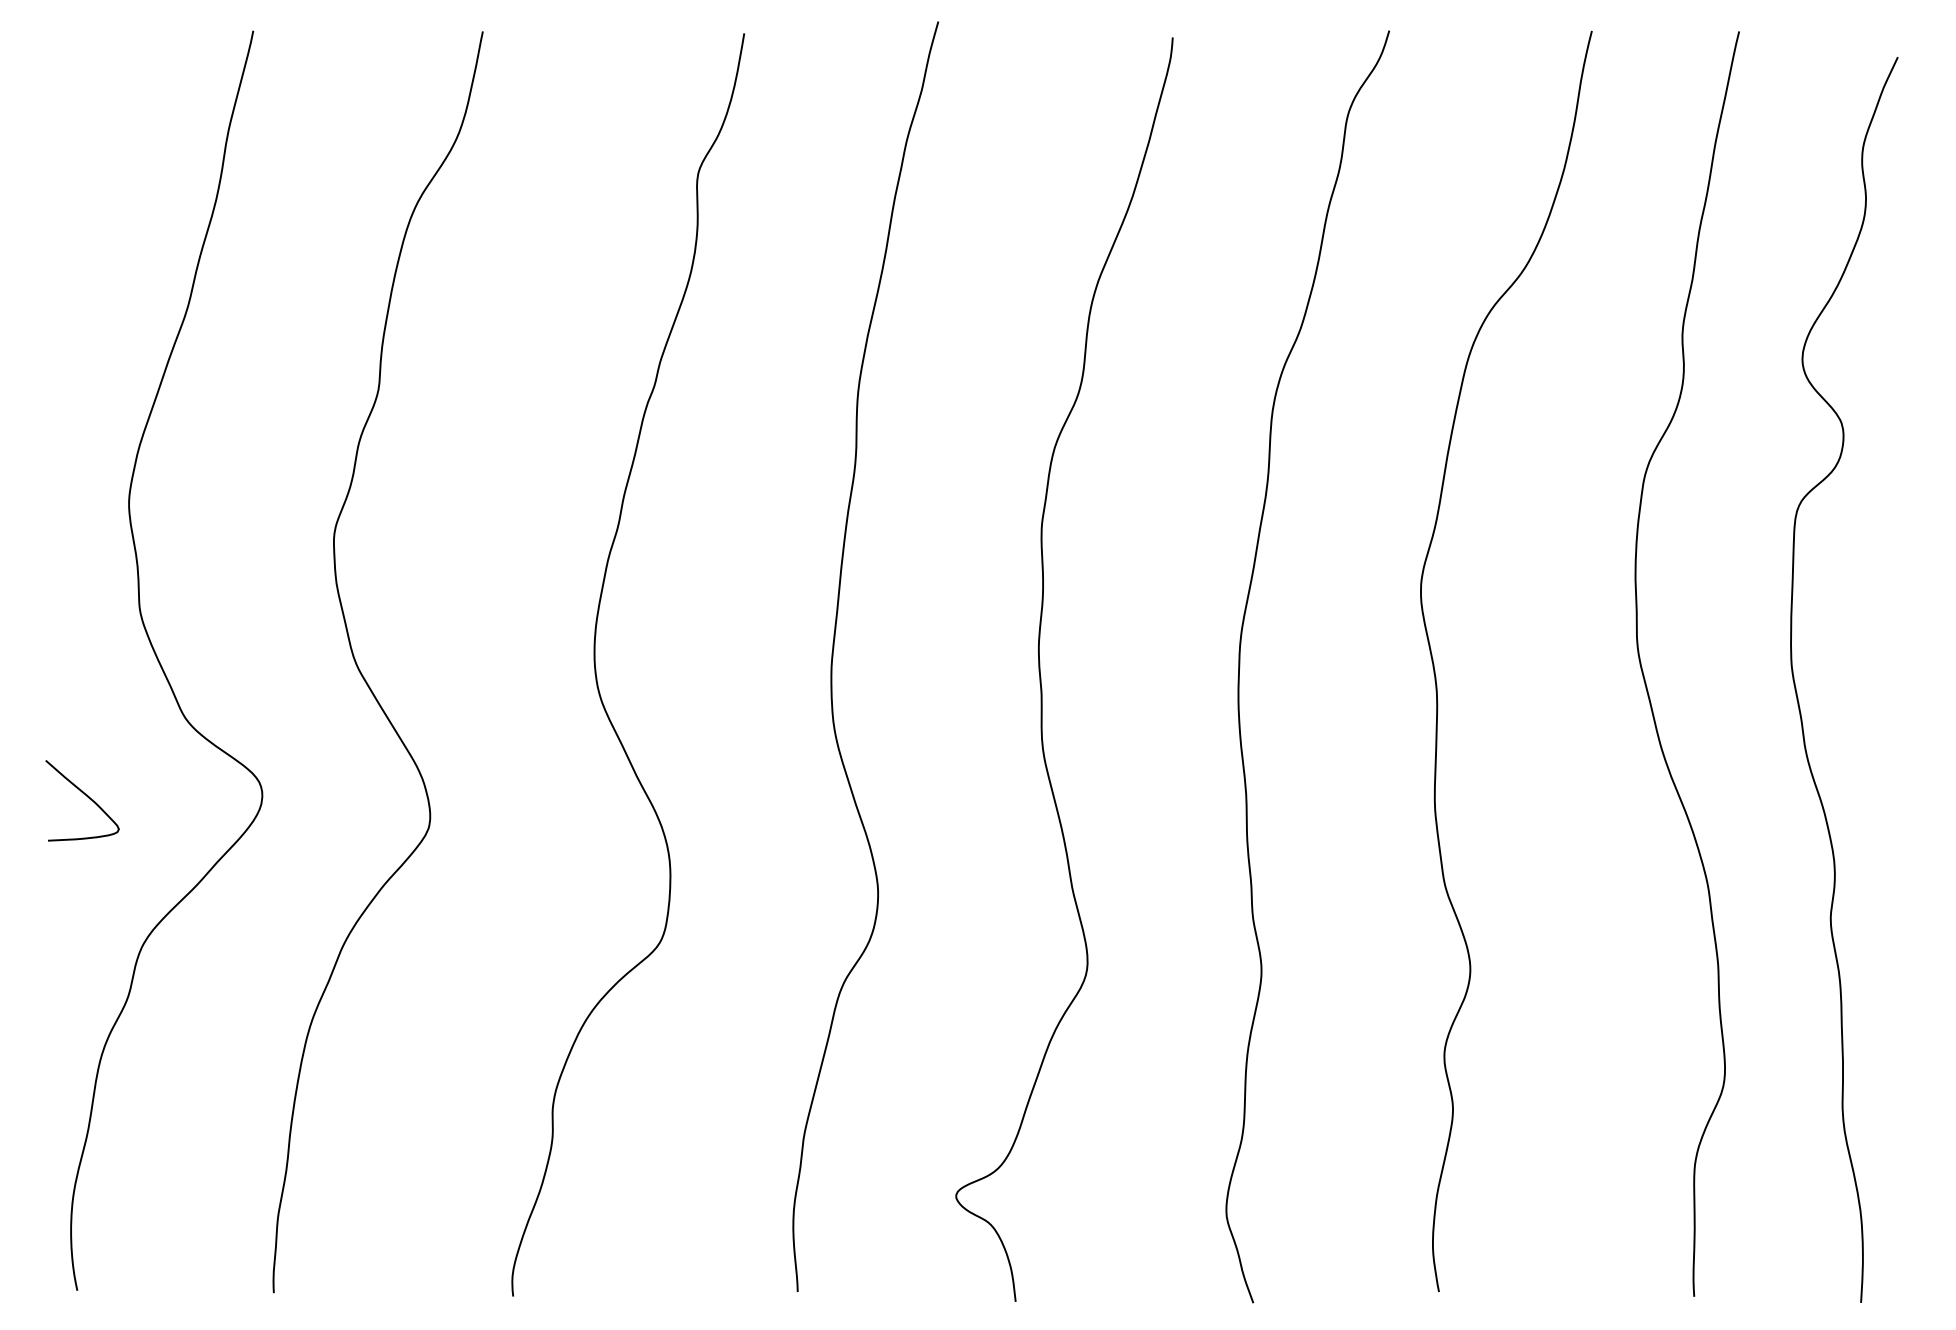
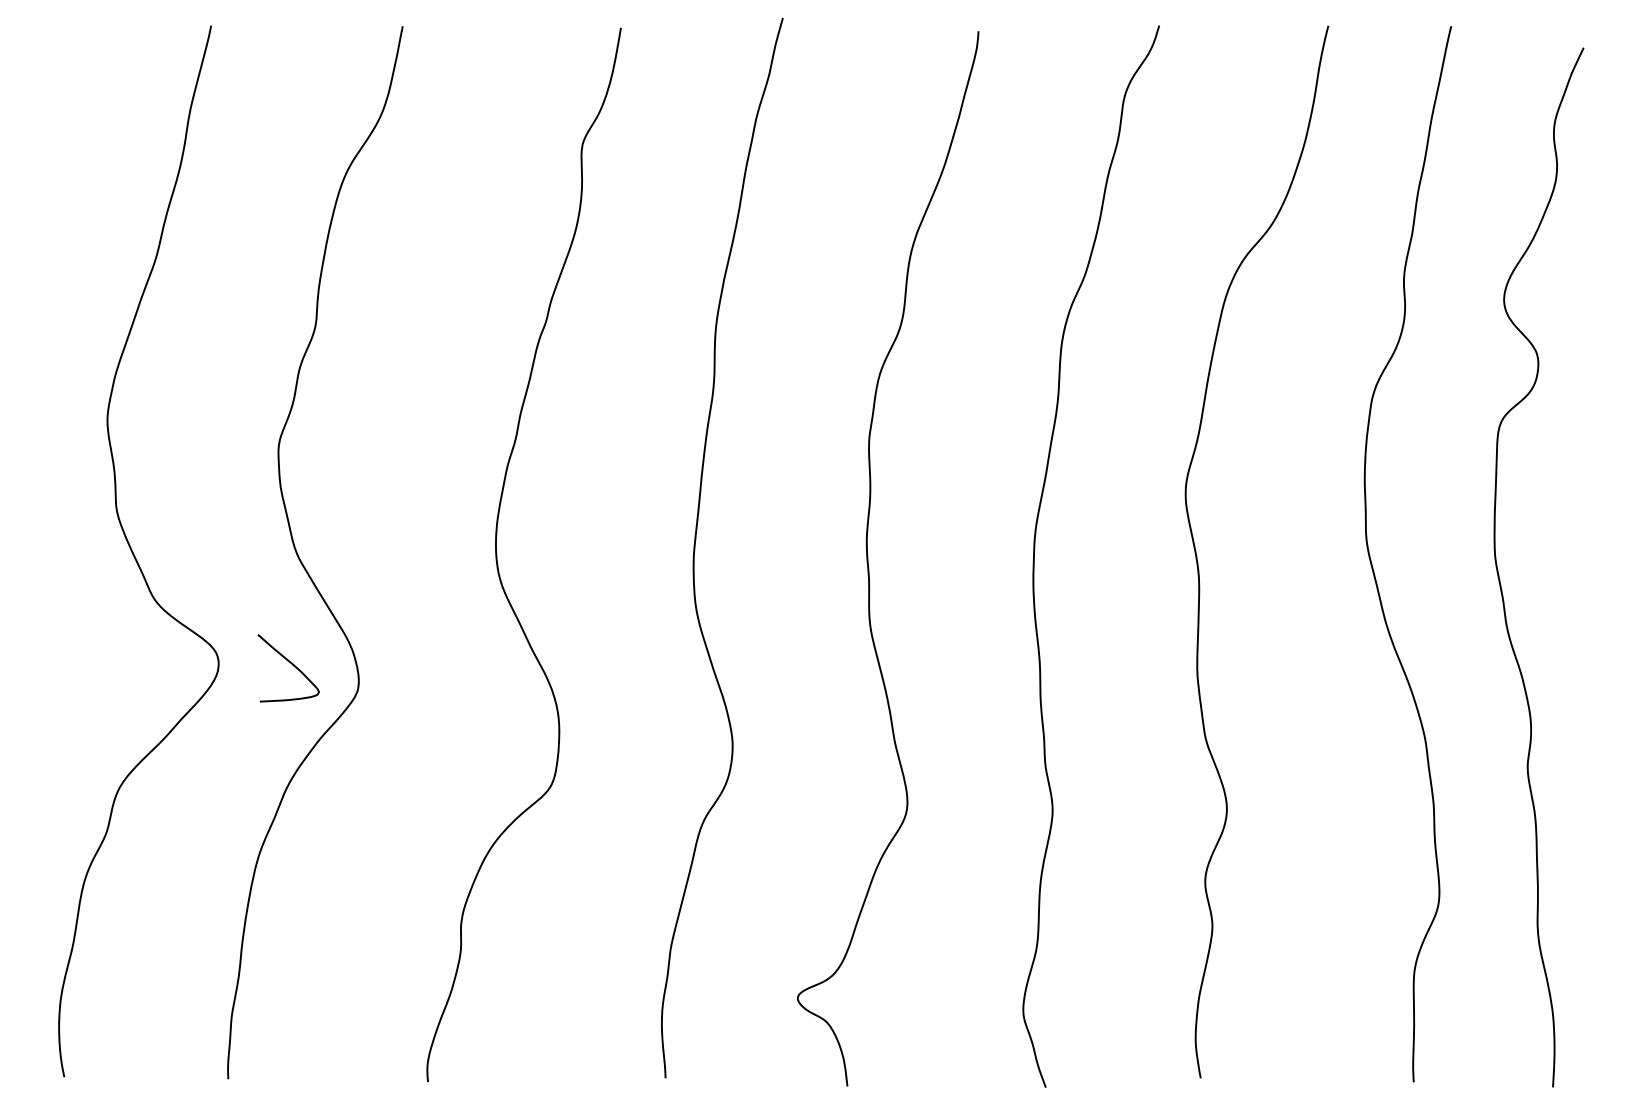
curve: (85, 796) -> (291, 664), moved

